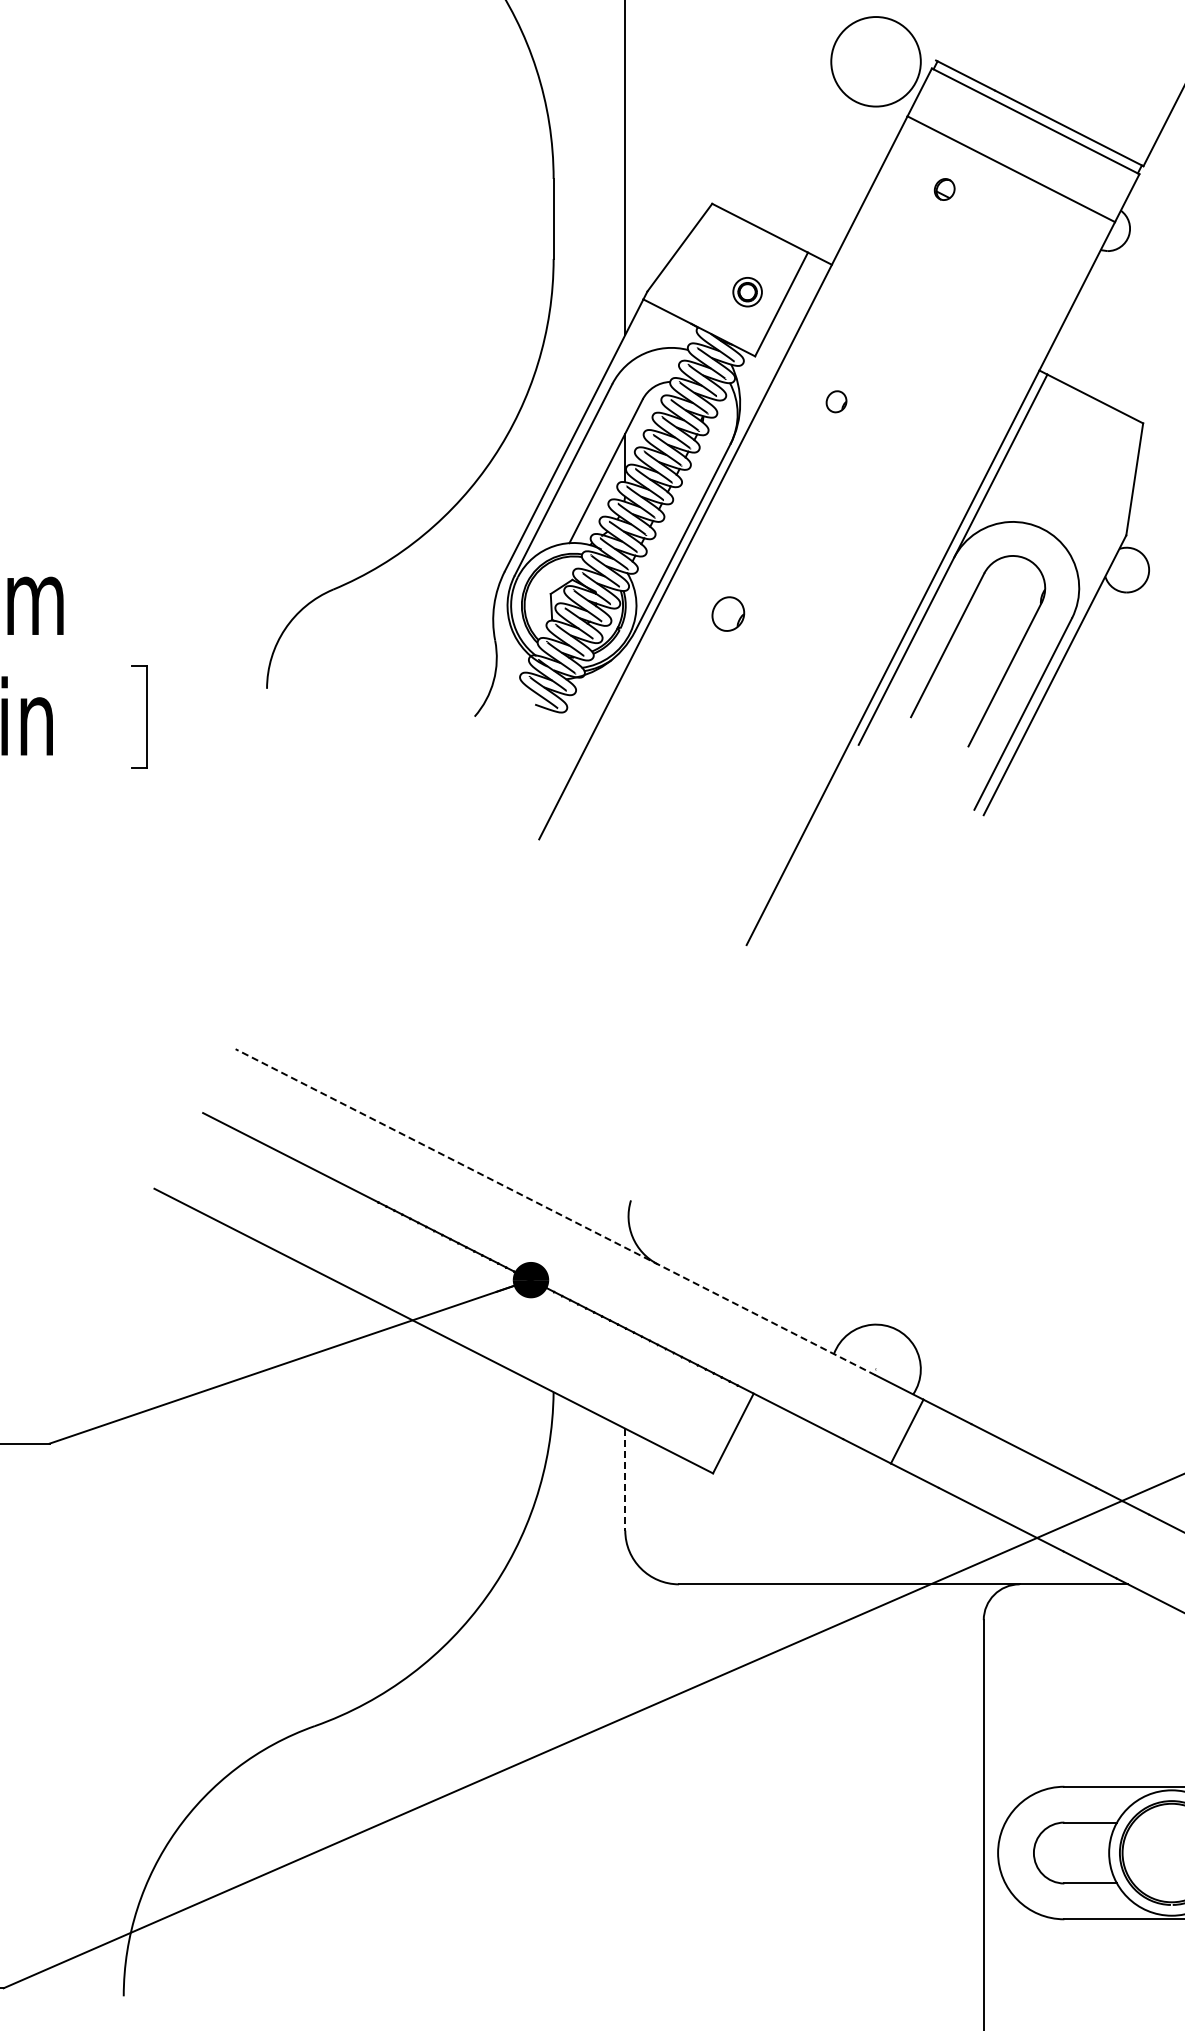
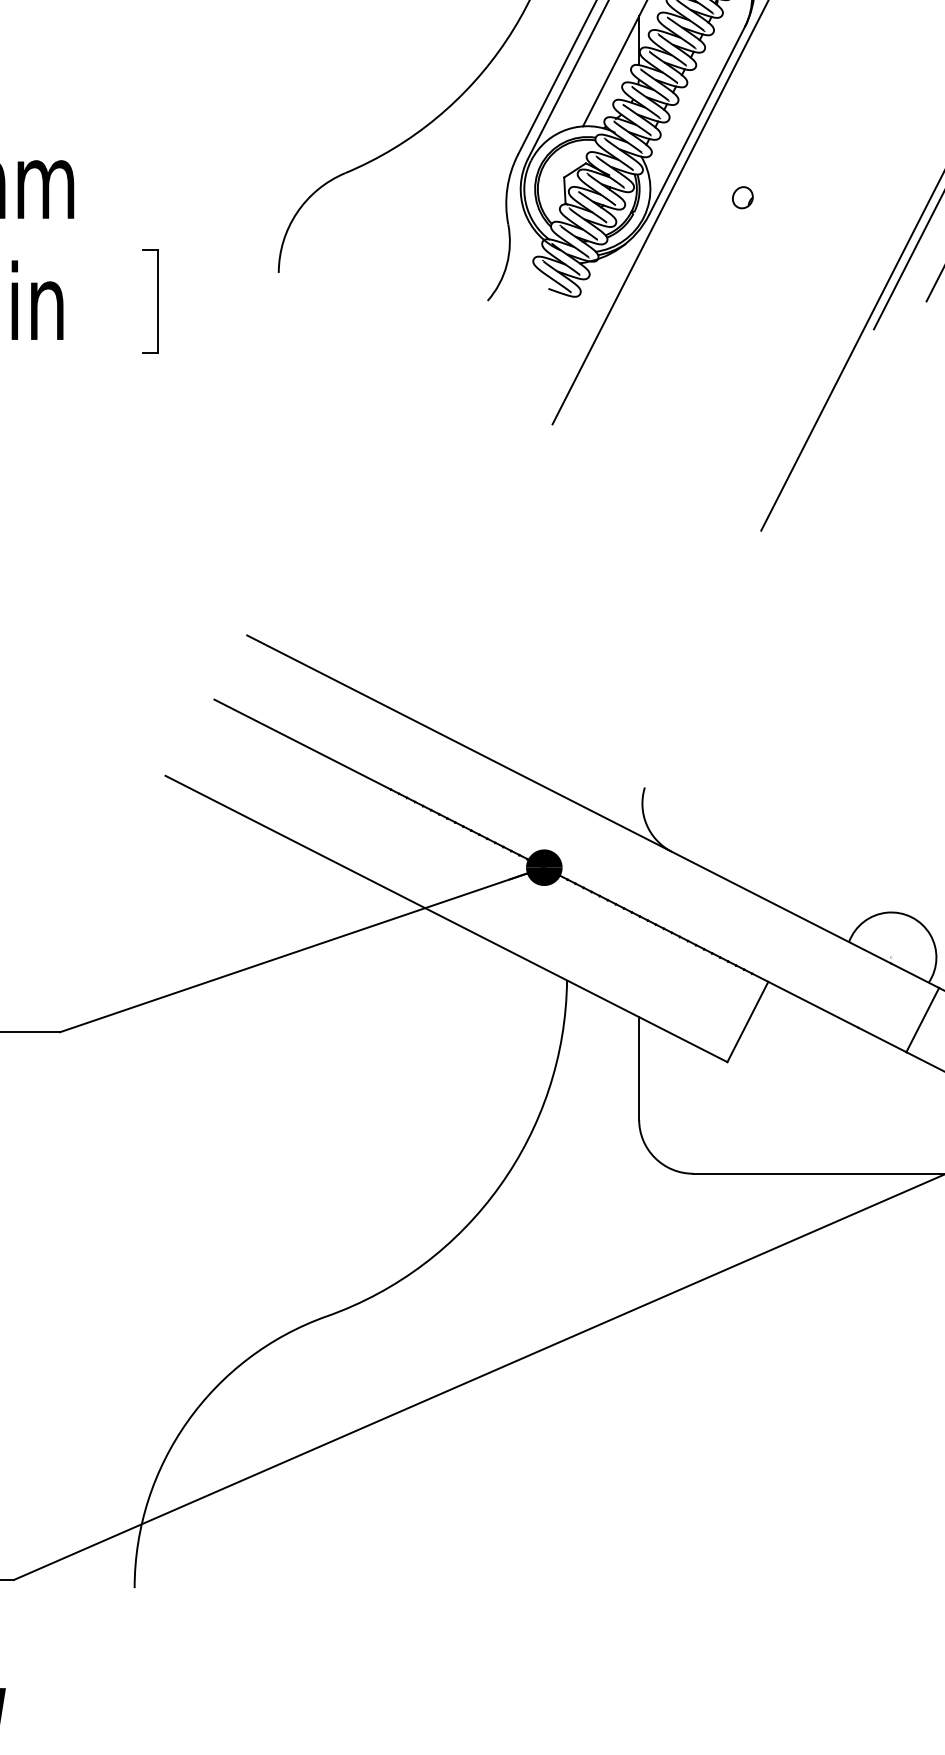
part: (728, 613) -> (742, 197), size x0.62
line: (555, 1212) -> (568, 799), dashed -> solid
line: (625, 1479) -> (639, 1068), dashed -> solid

